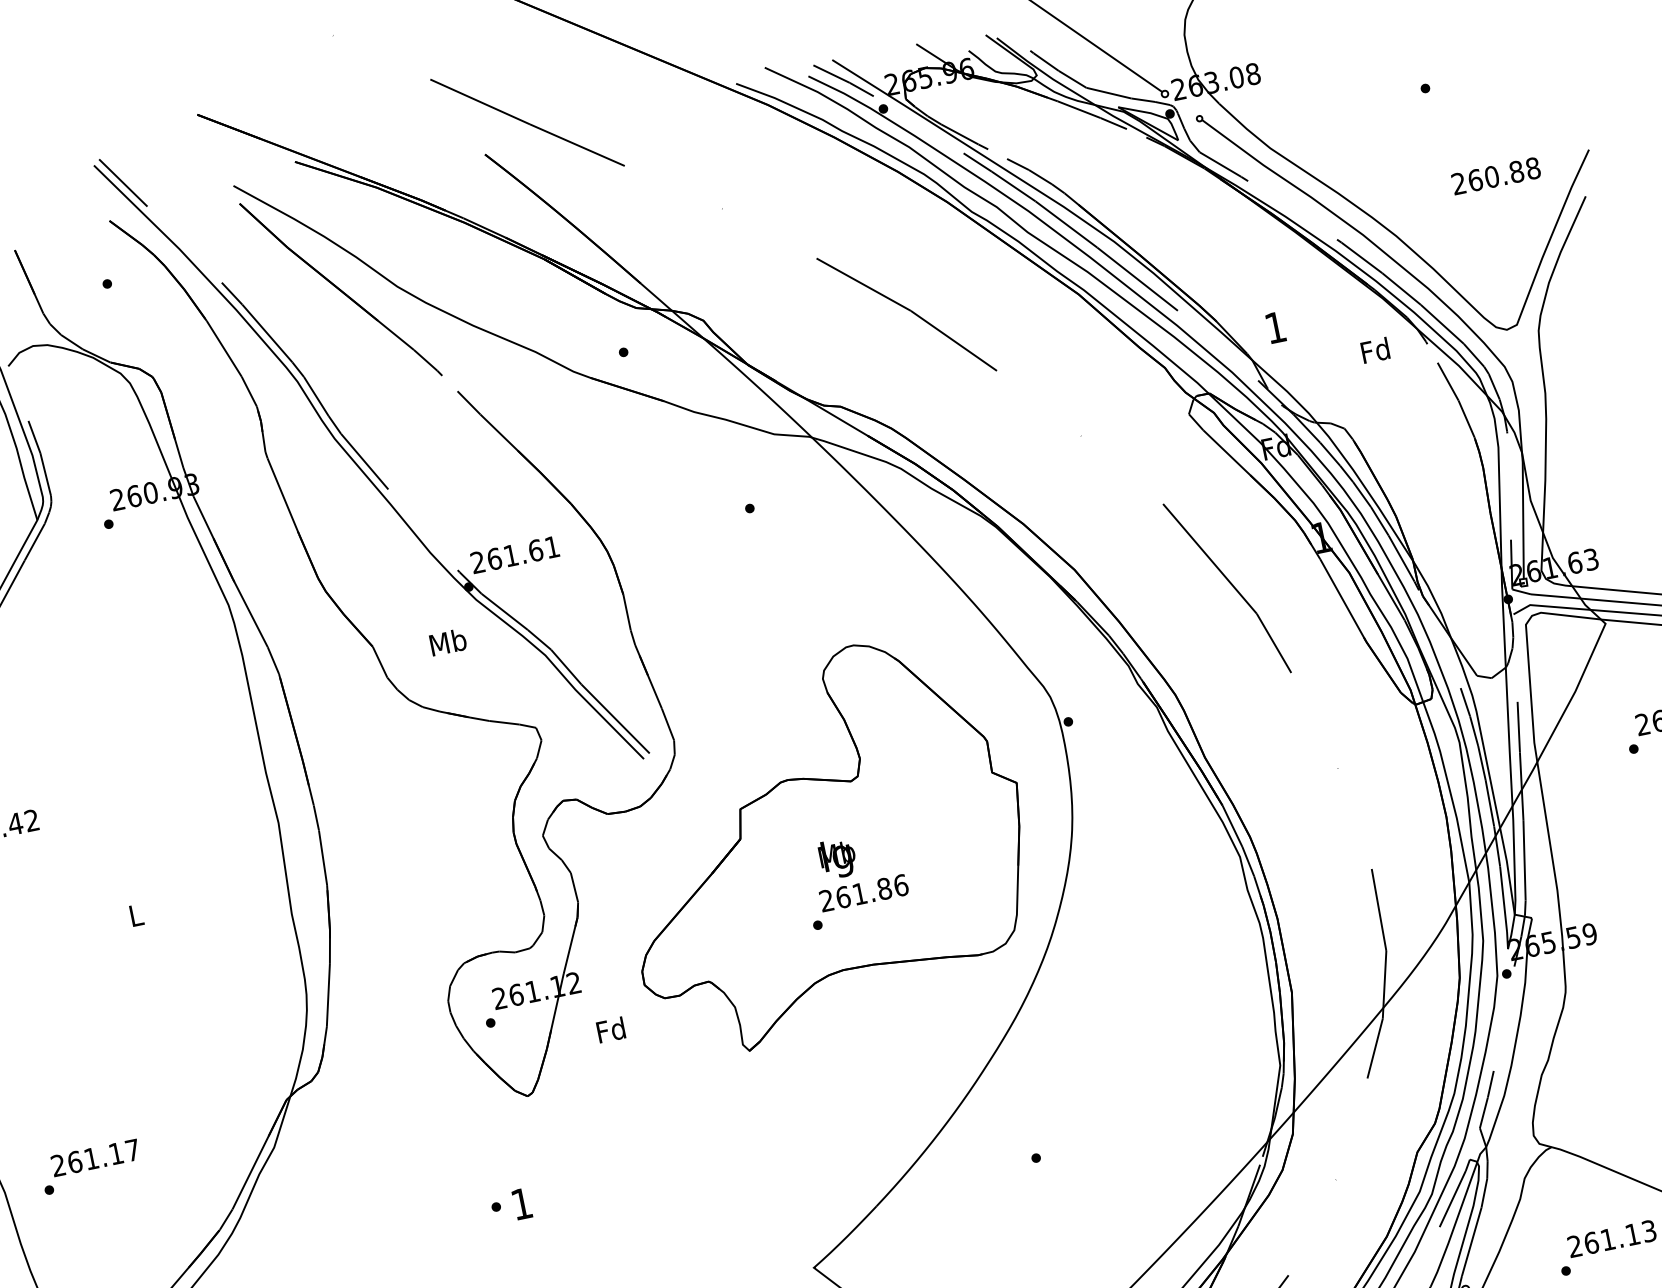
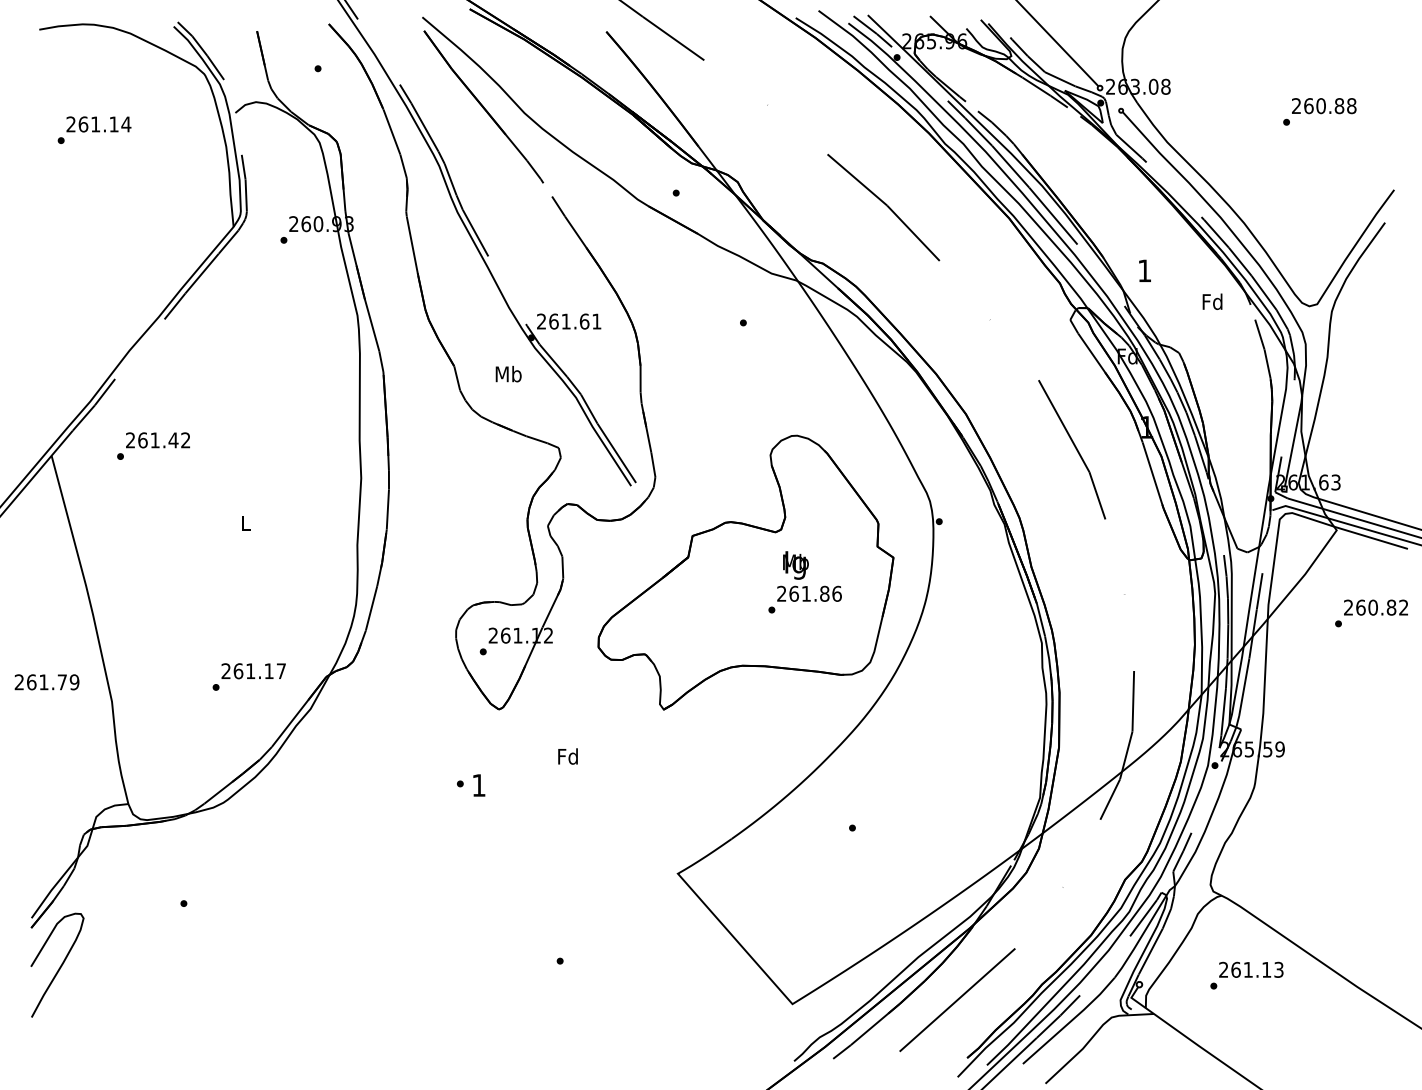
text: (1496, 176) -> (1324, 106), moved
text: (854, 879) -> (804, 582), moved
text: (610, 1030) -> (567, 756), moved
text: (89, 1166) -> (248, 676), moved

